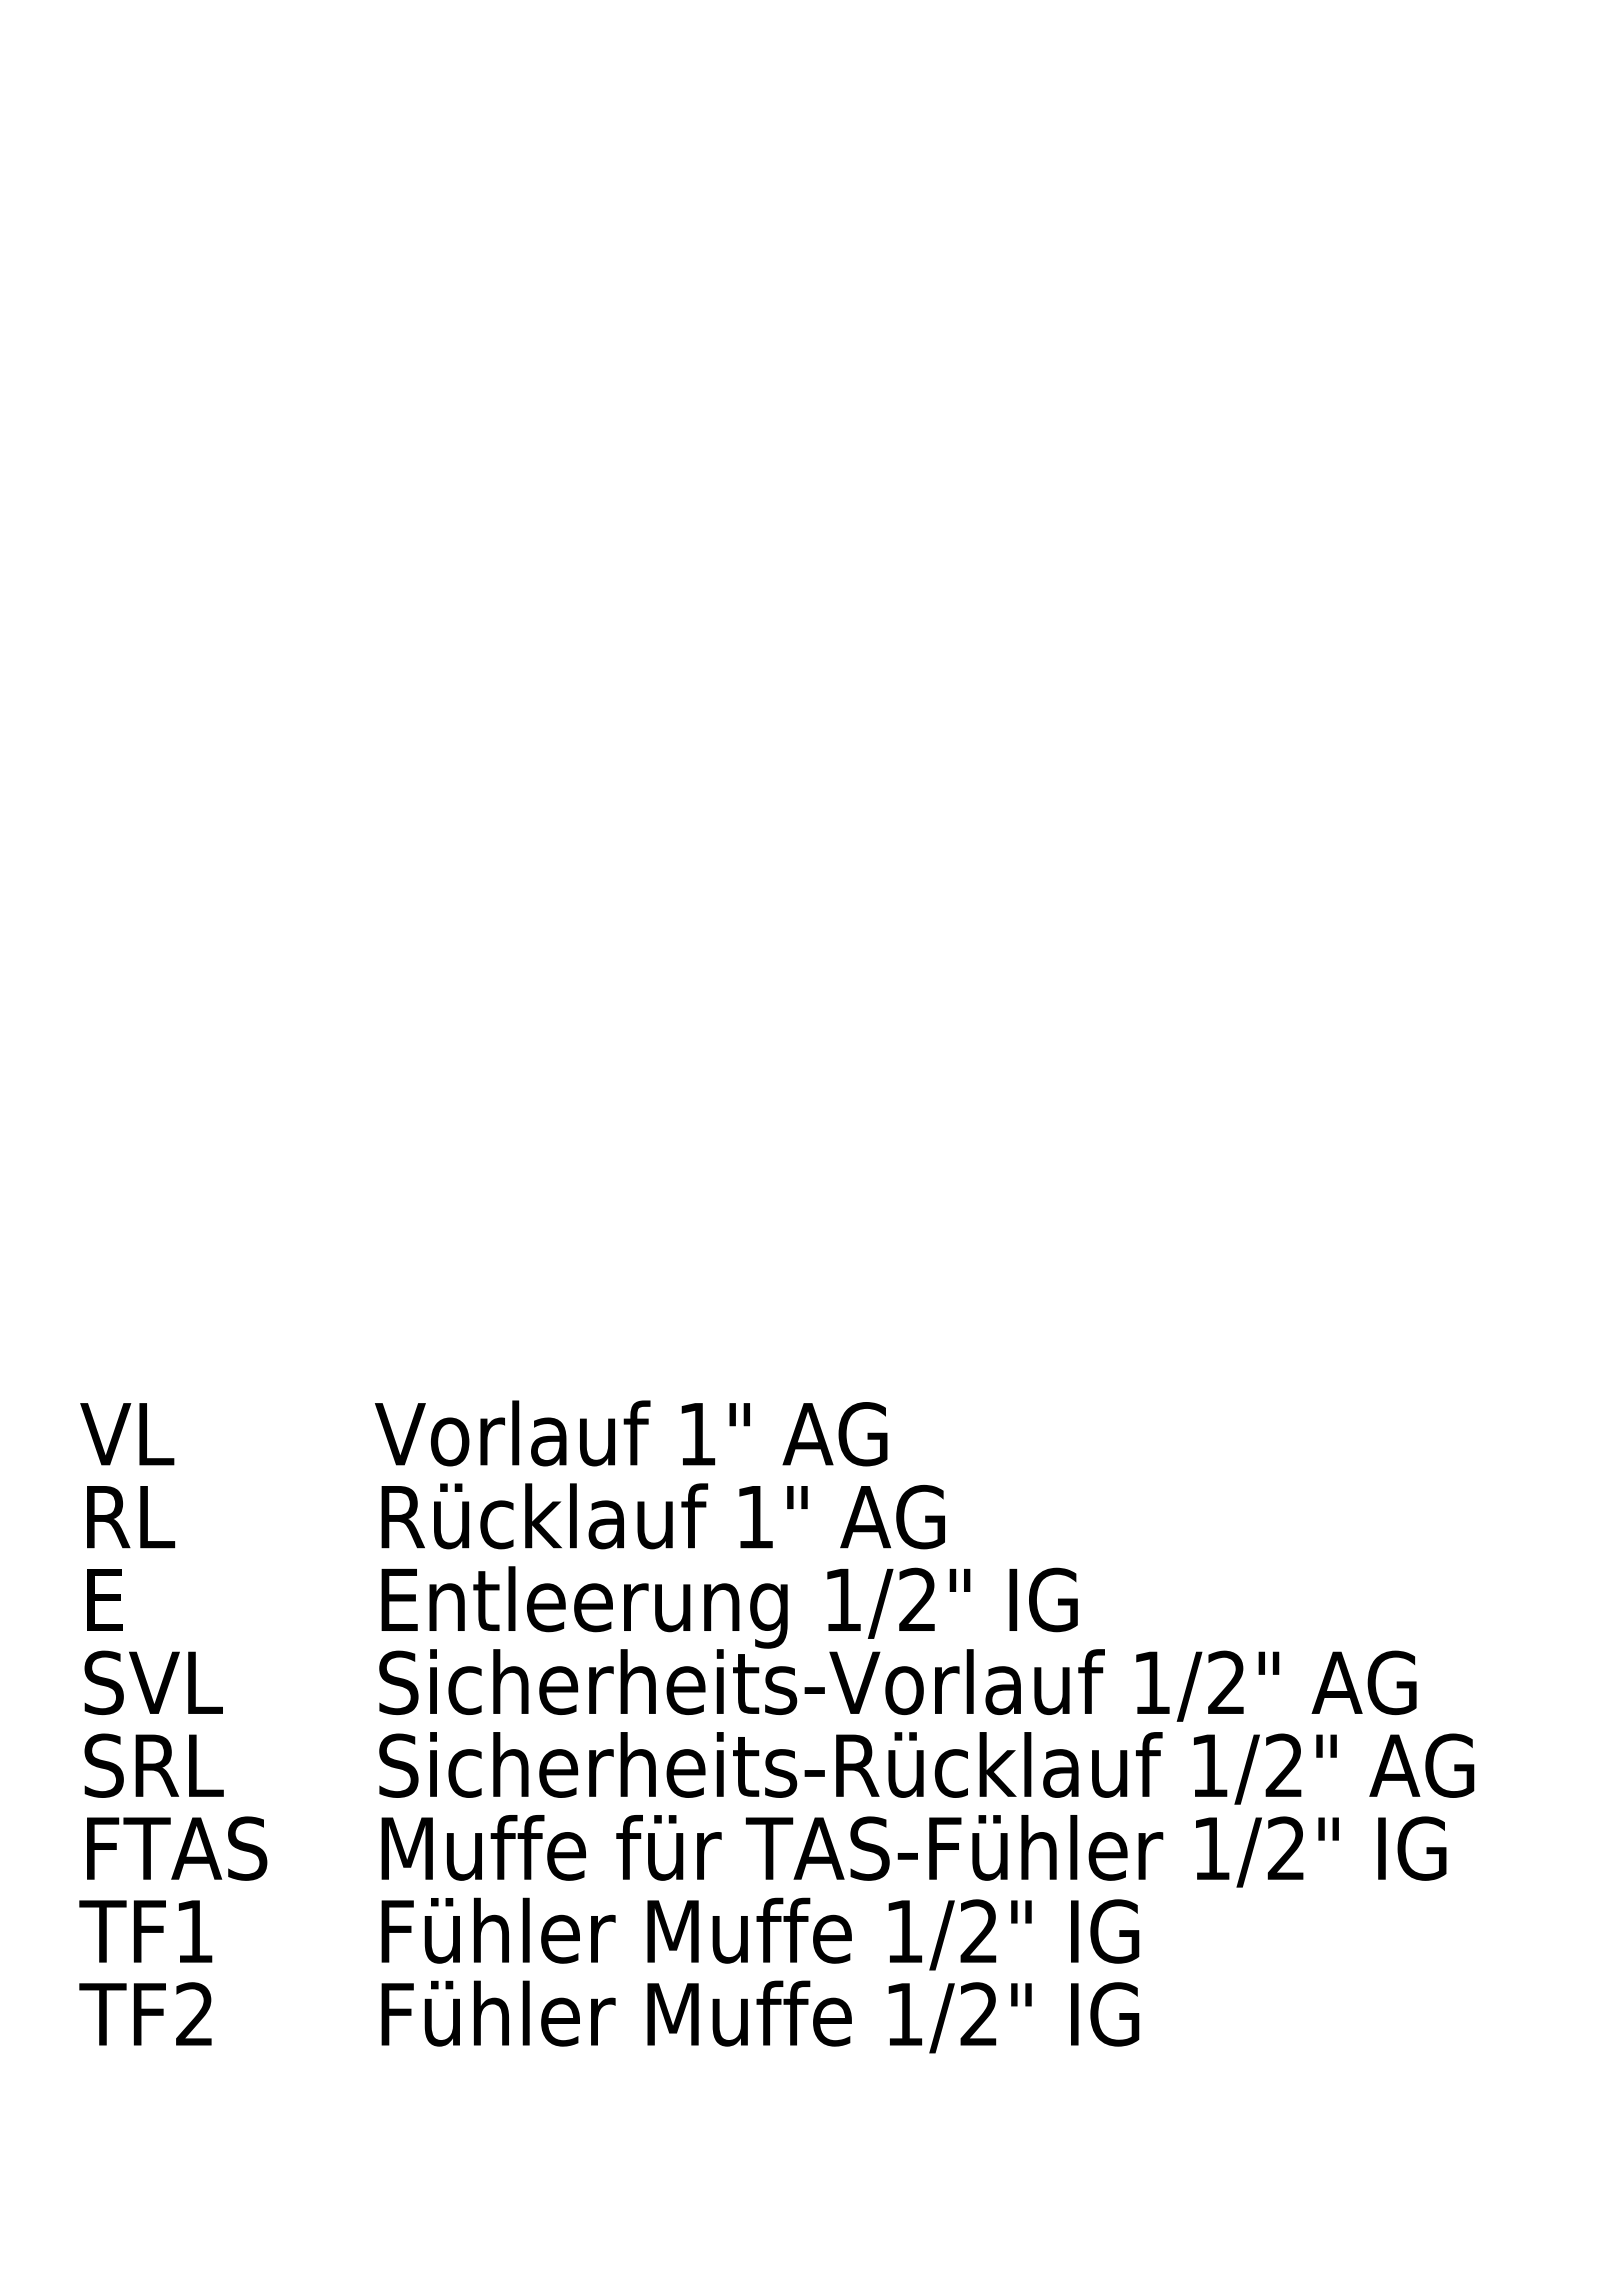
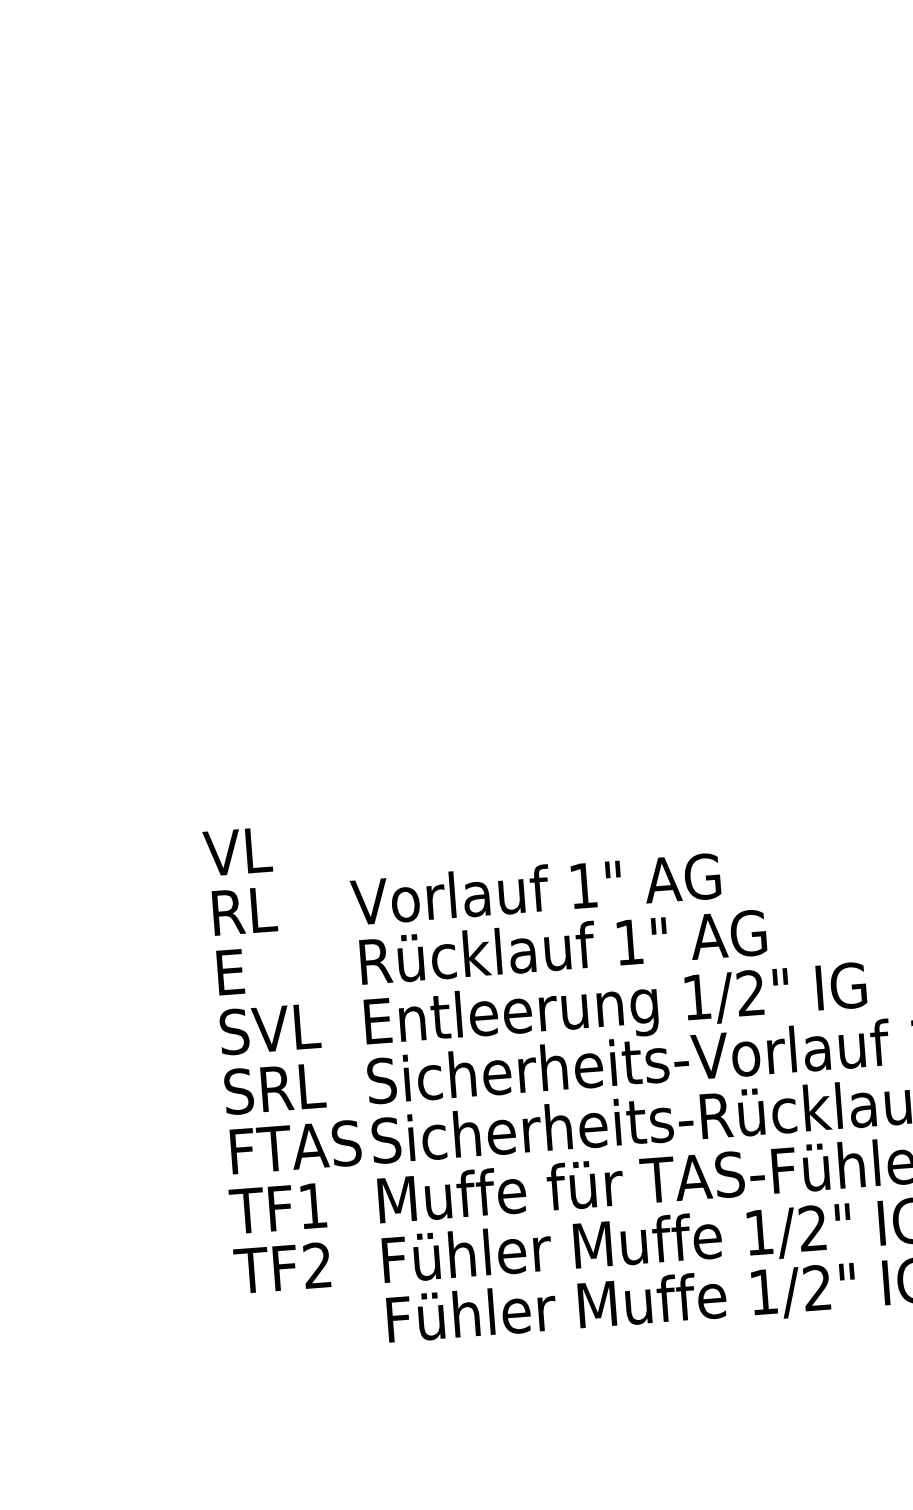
text: (173, 1724) -> (286, 1058), moved

